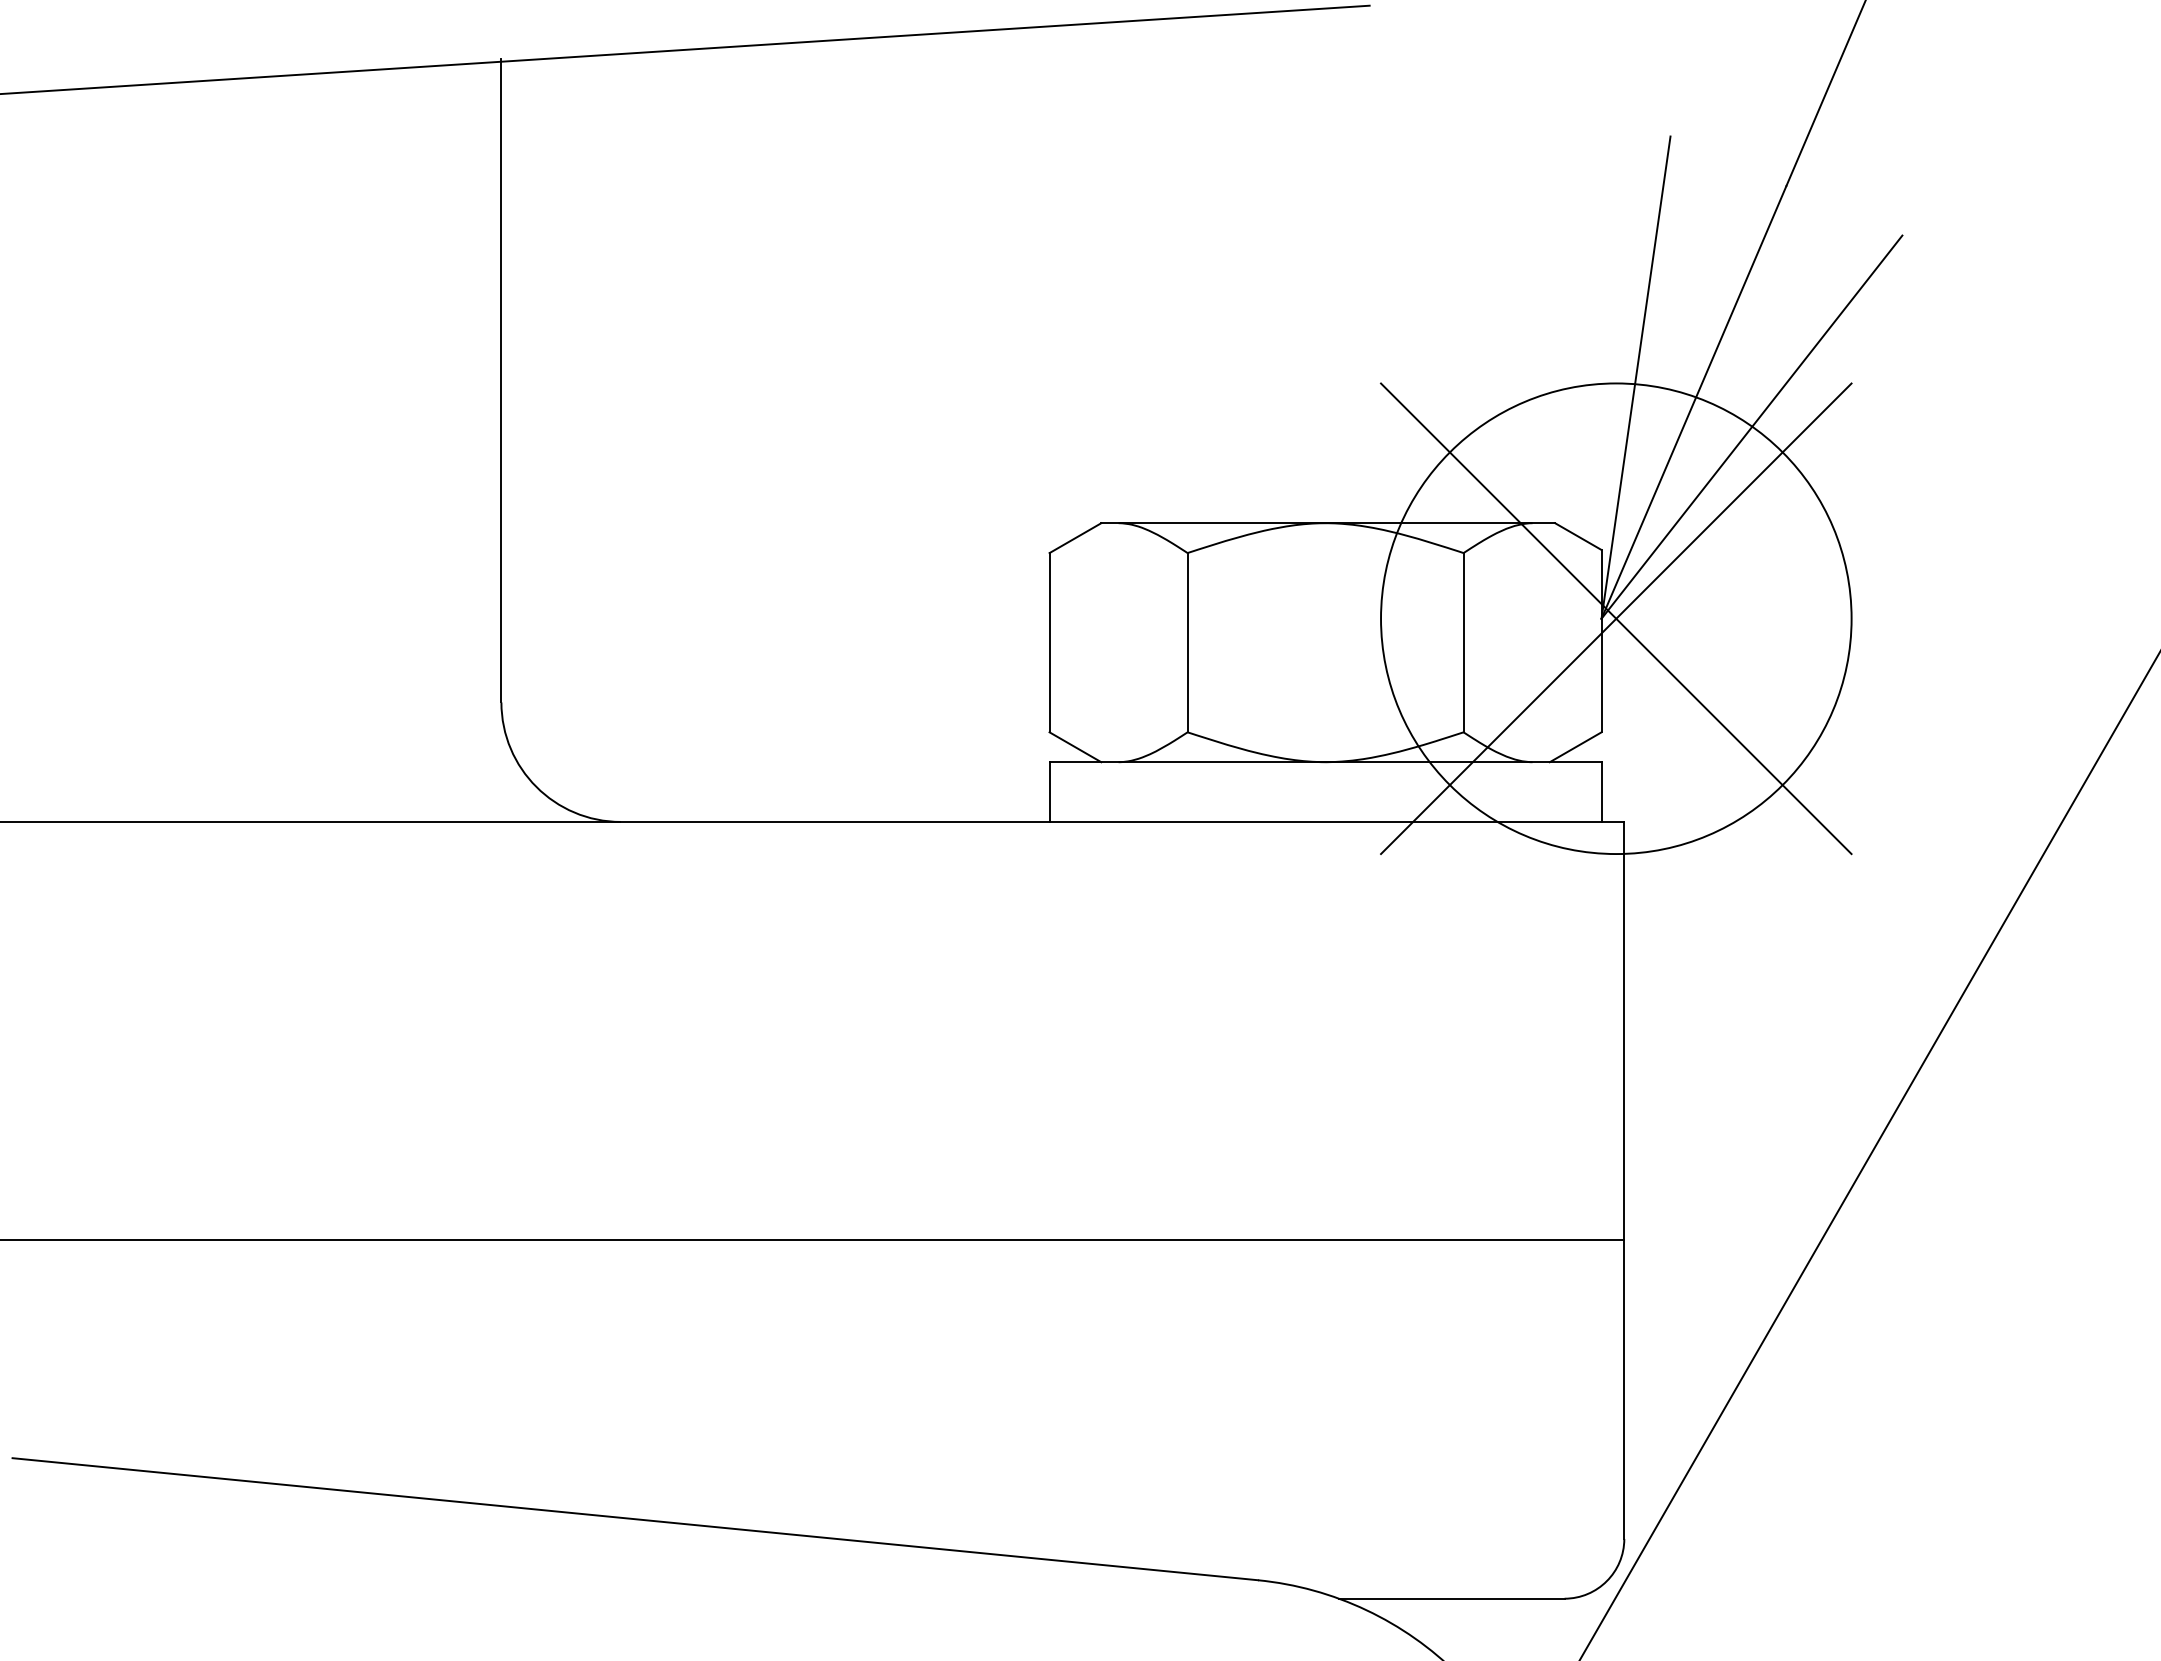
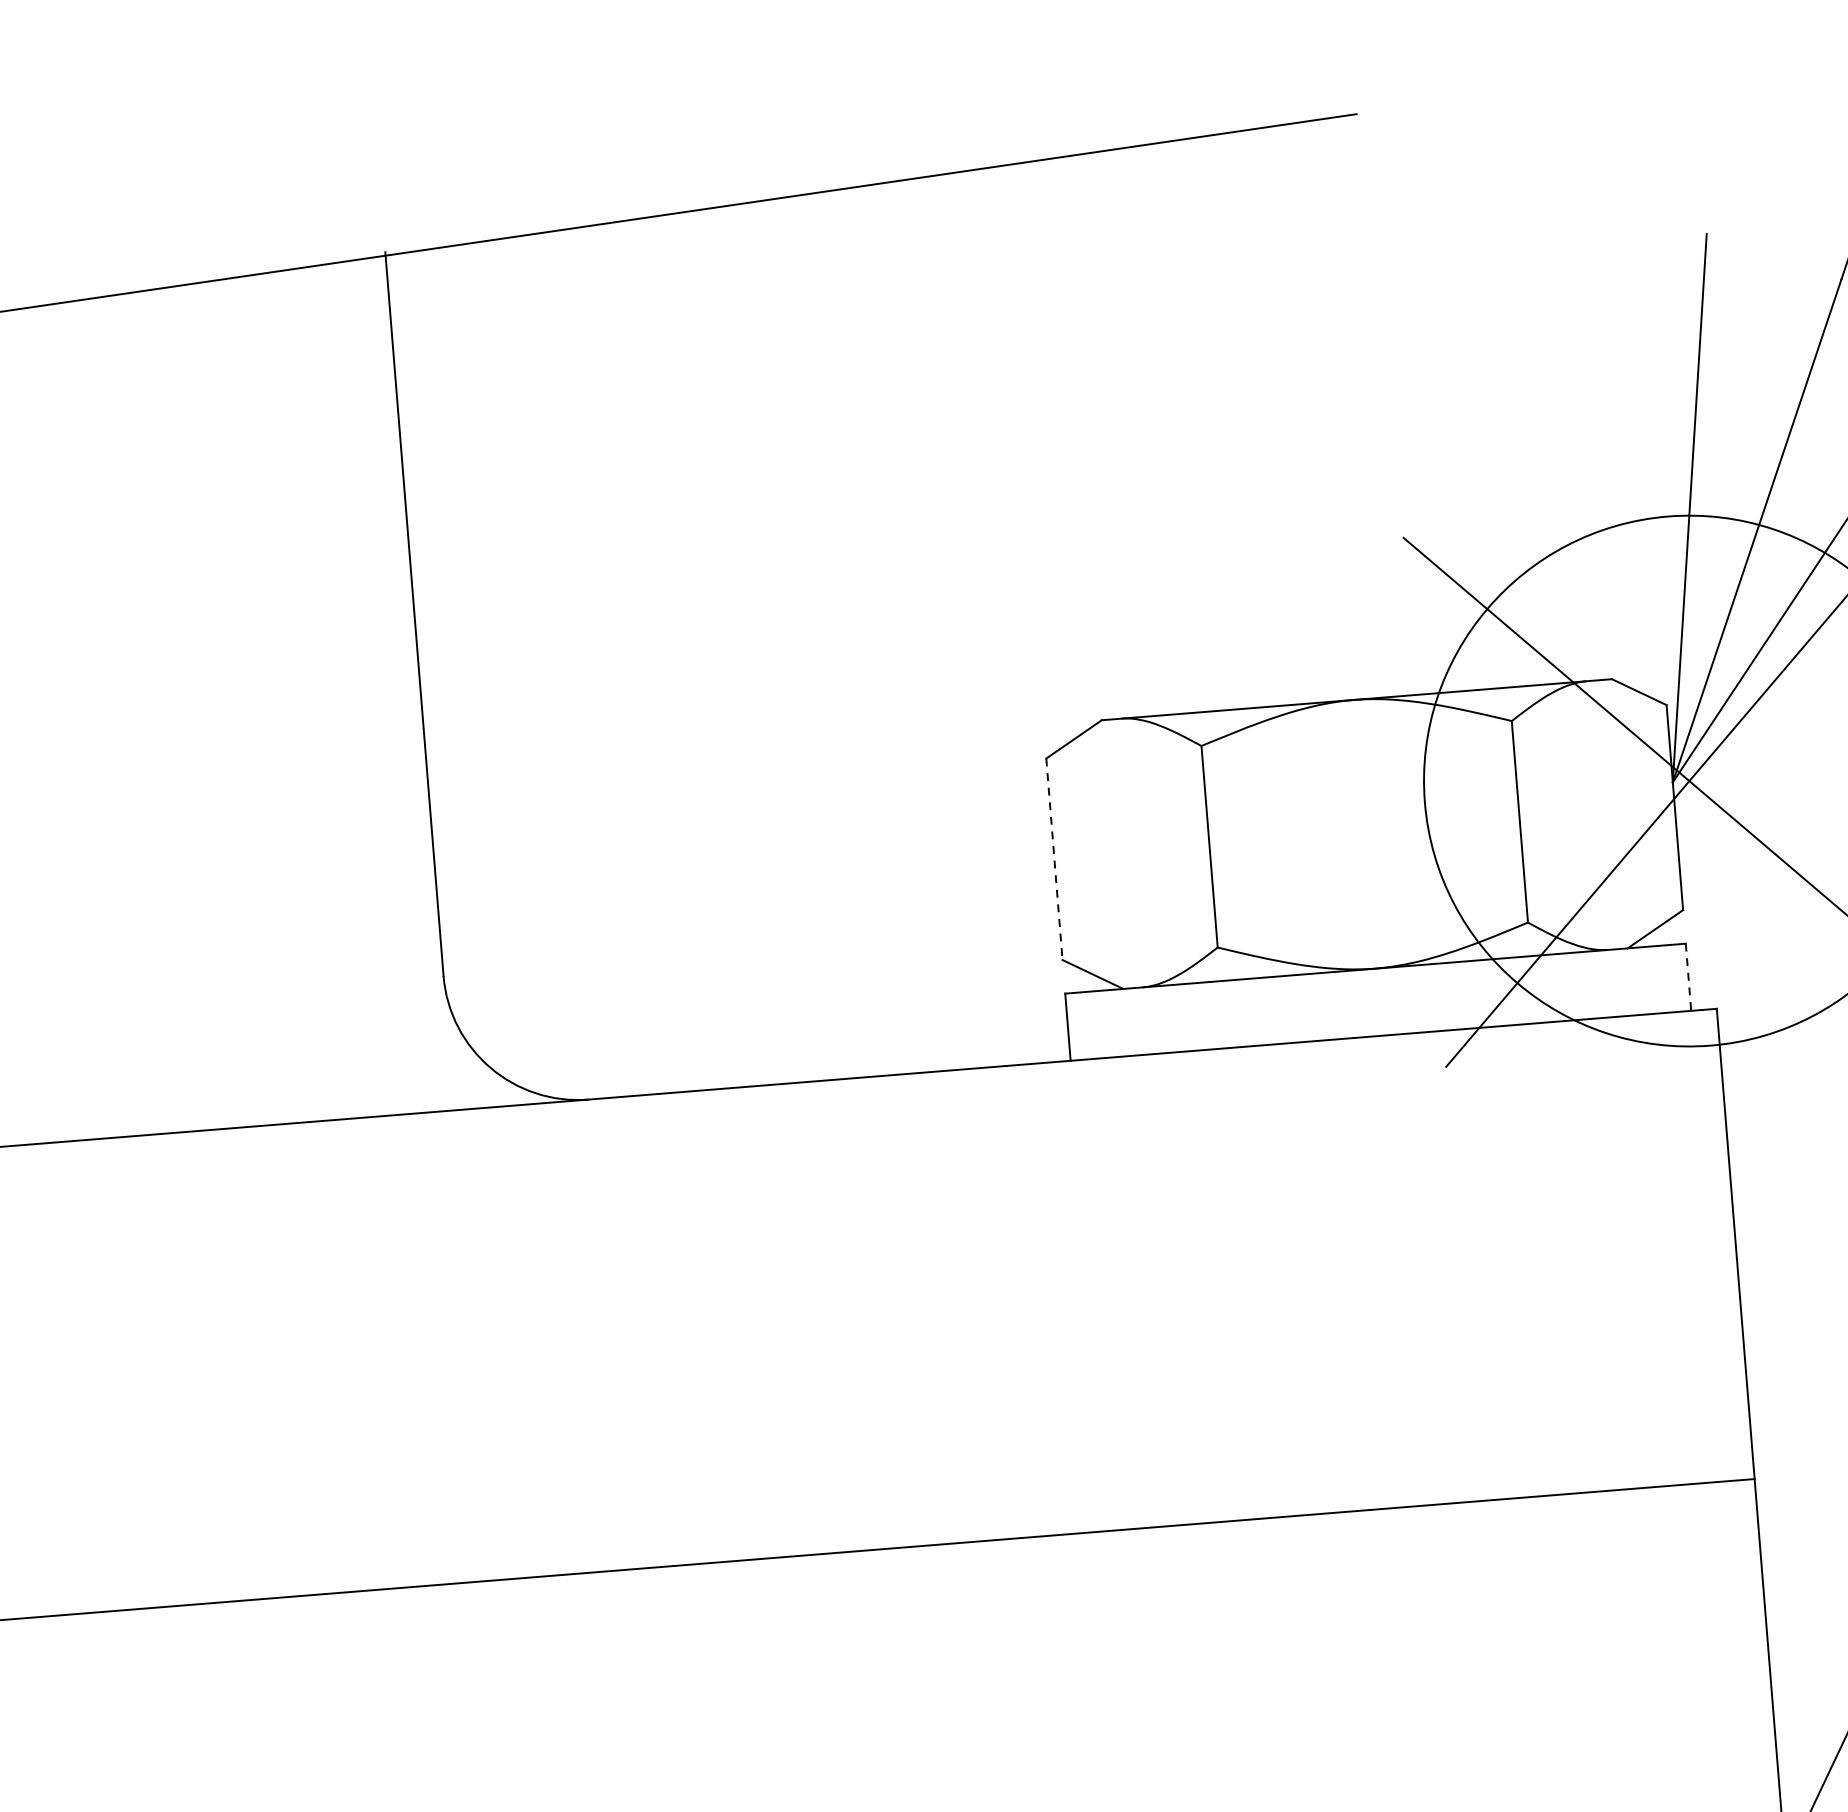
line: (1049, 642) -> (1054, 859), solid -> dashed
line: (1601, 792) -> (1688, 977), solid -> dashed

